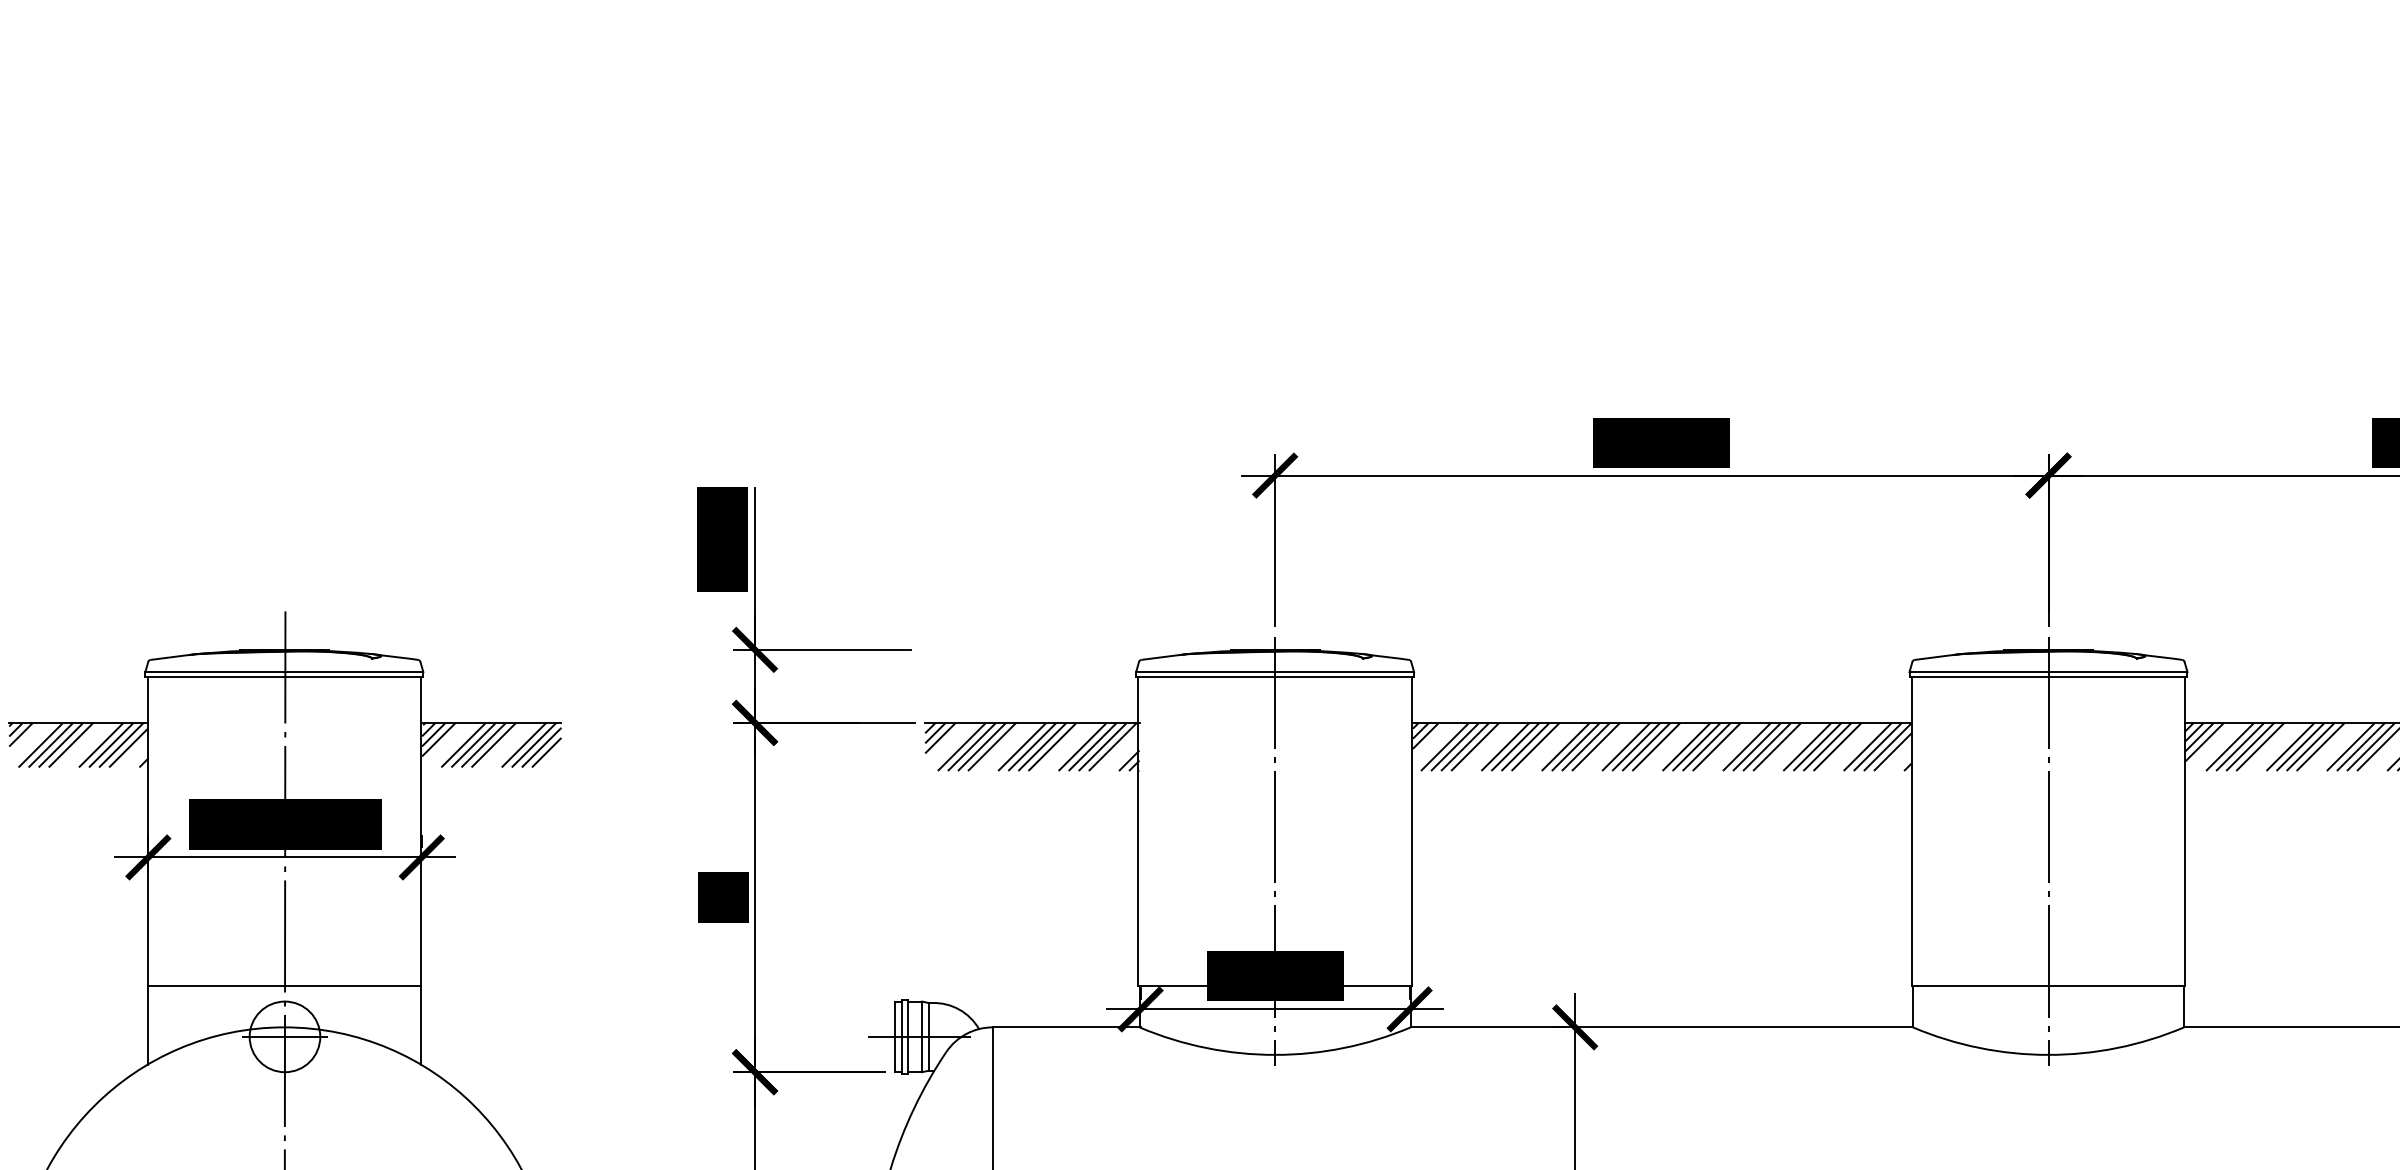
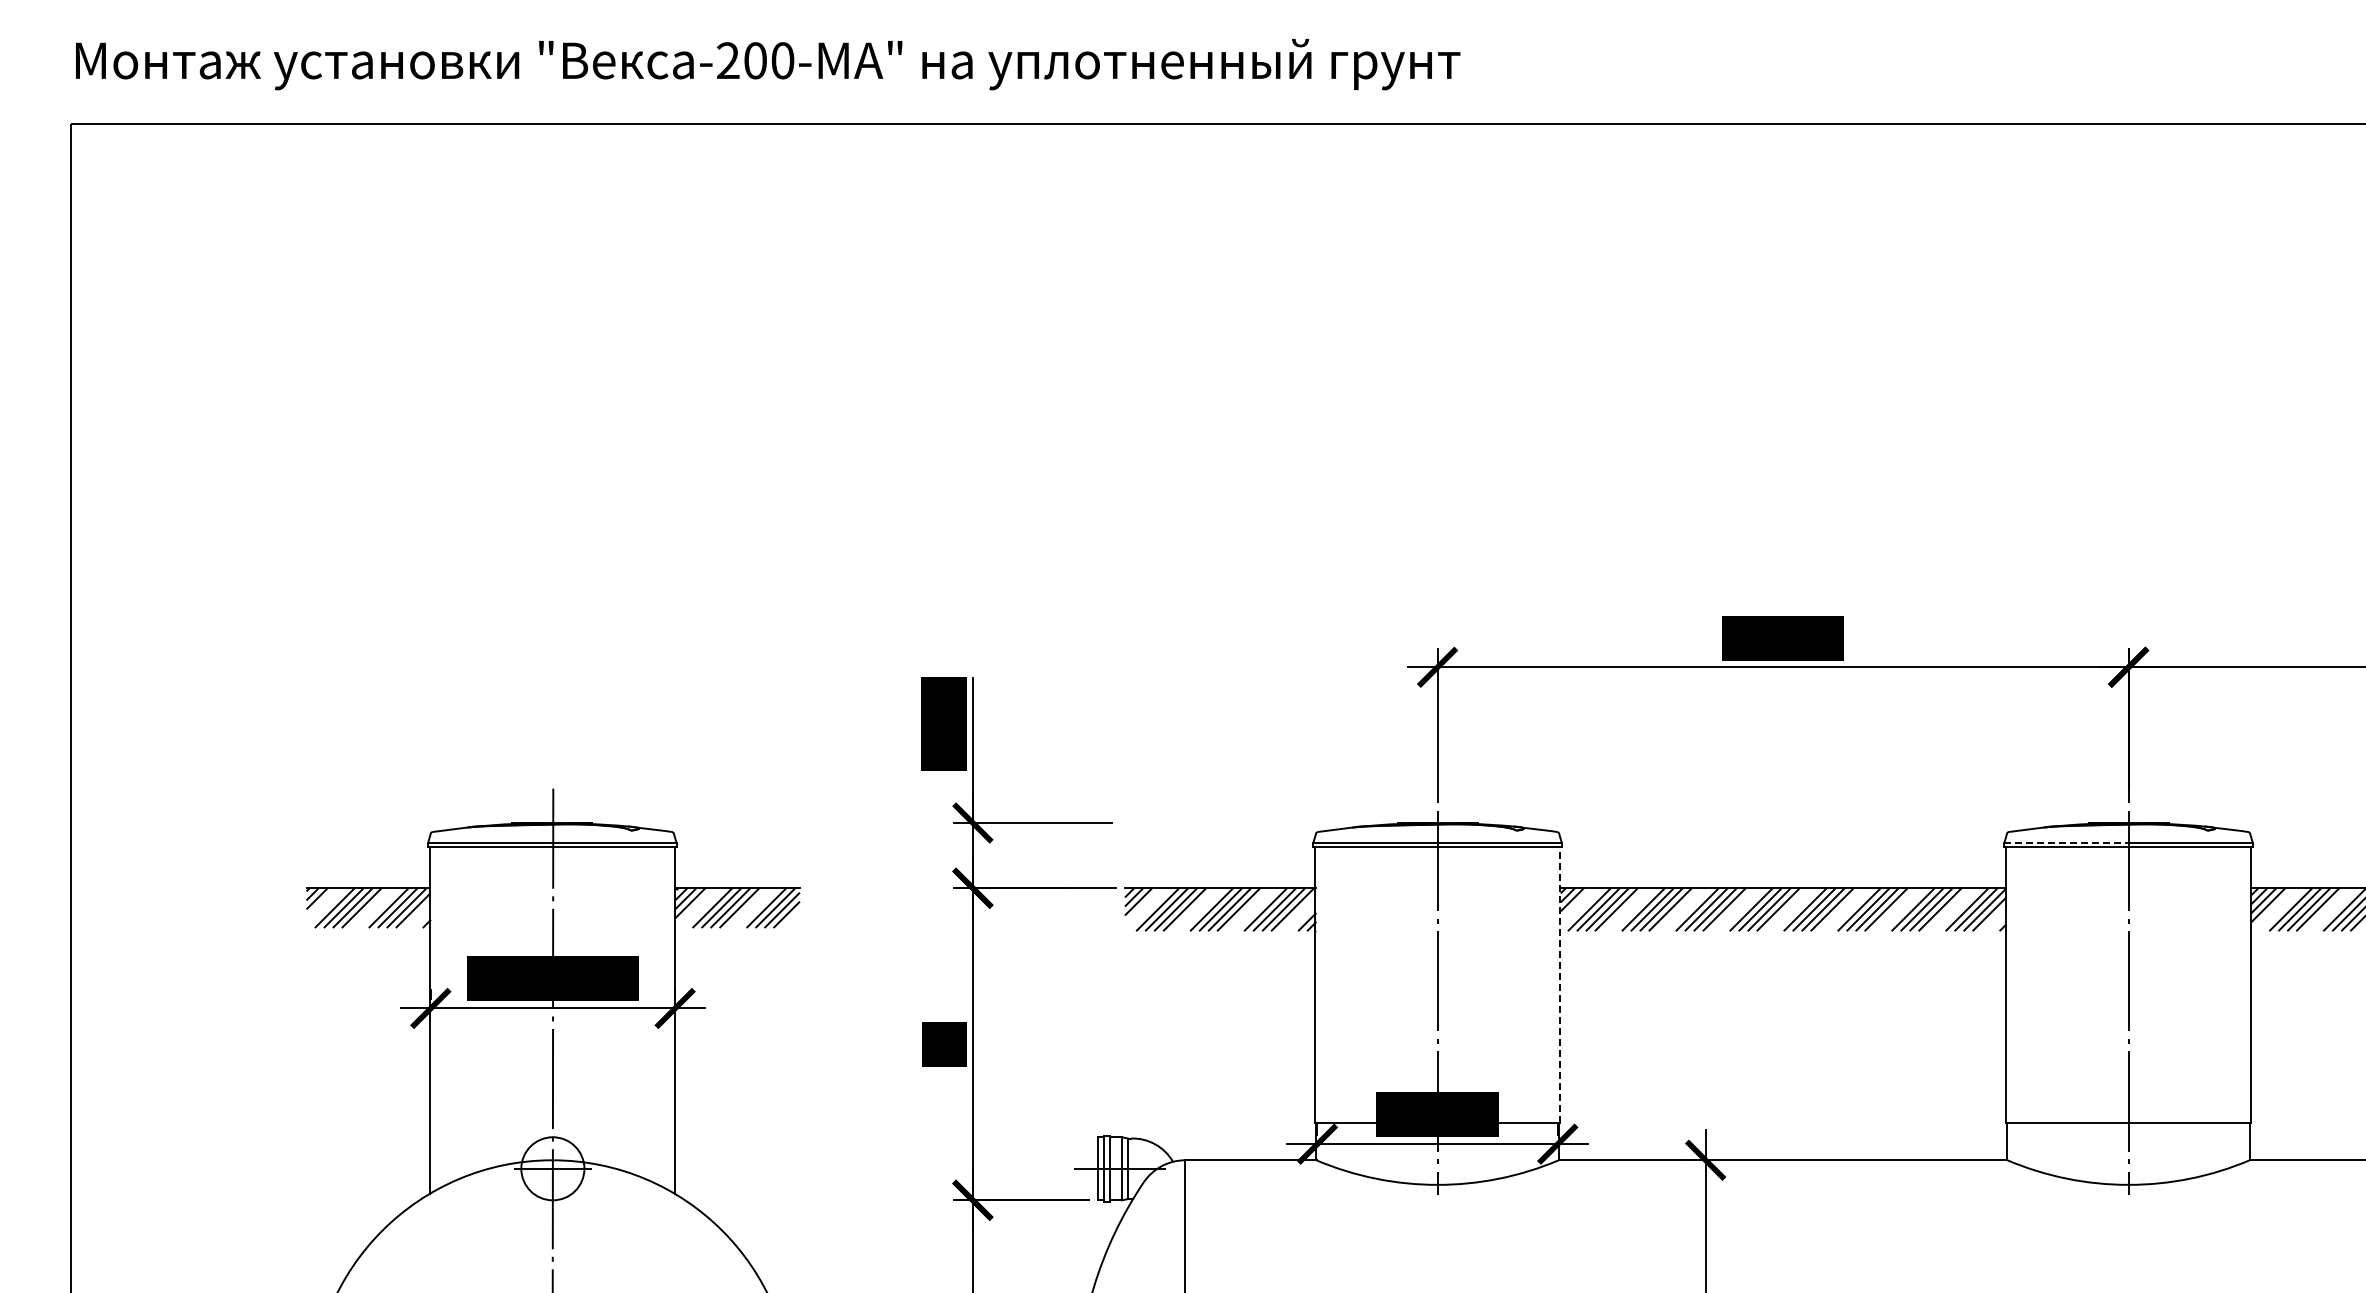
line: (1979, 671) -> (2066, 842), solid -> dashed
line: (1411, 830) -> (1559, 984), solid -> dashed
line: (284, 986) -> (552, 1123), removed

